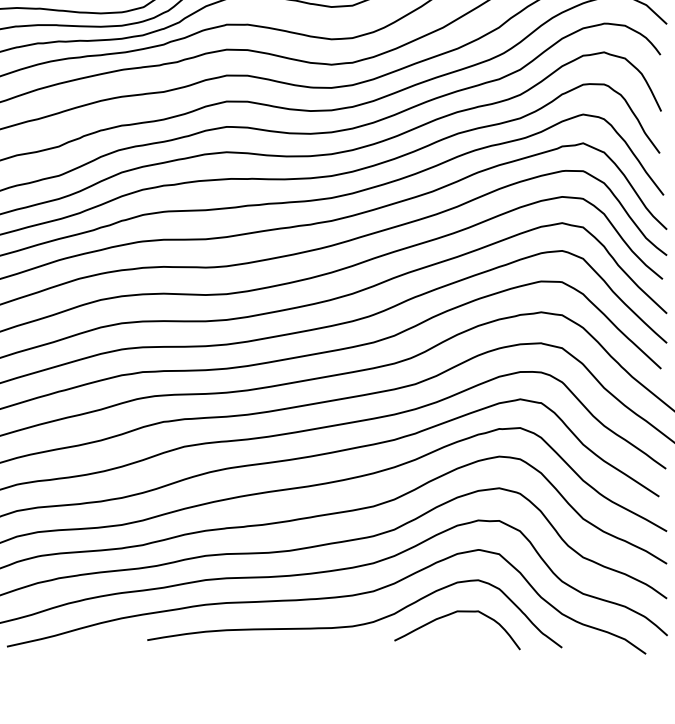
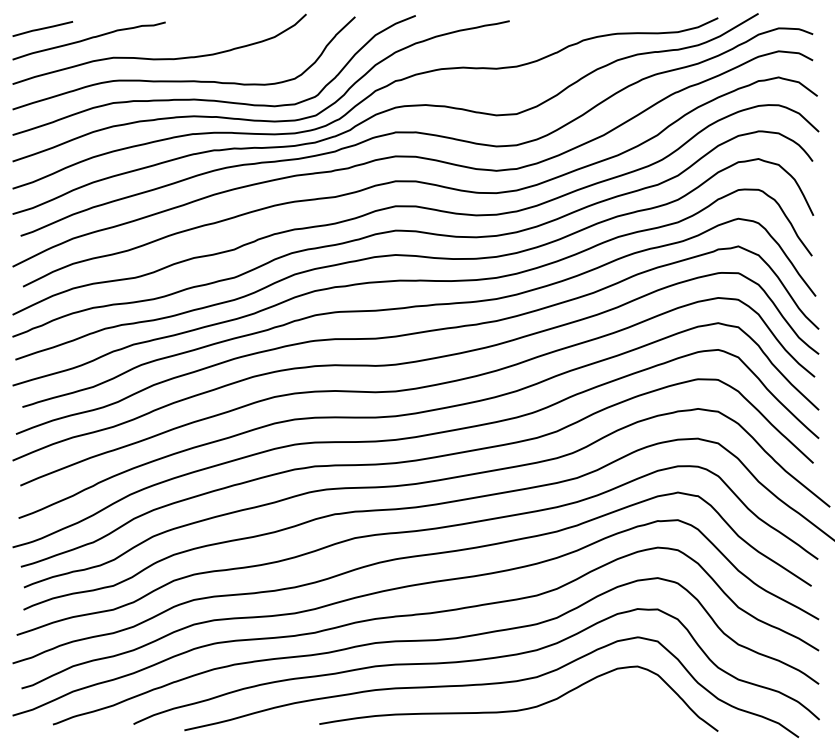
curve: (450, 615) -> (610, 700), removed

